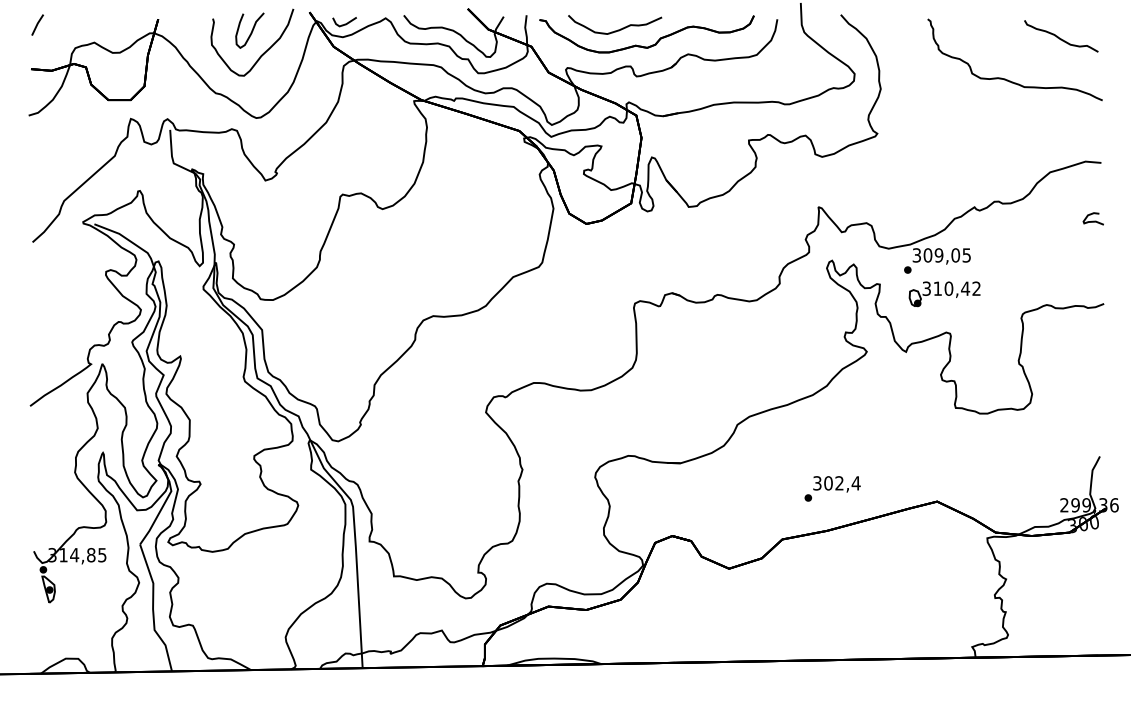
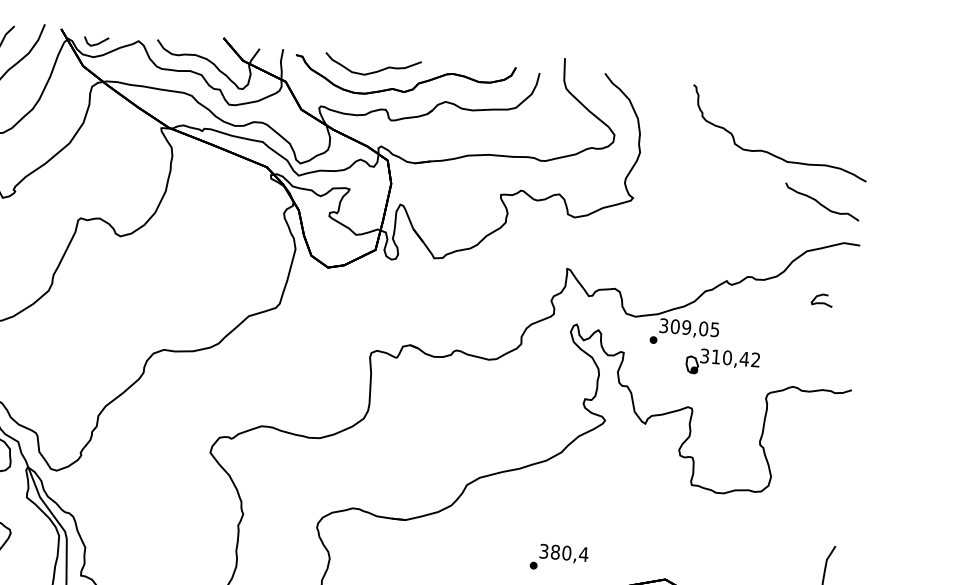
curve: (1061, 38) -> (822, 204), moved
curve: (1092, 220) -> (820, 301), moved
part: (944, 294) -> (722, 363), moved
text: (833, 483) -> (560, 552), 302,4 -> 380,4

